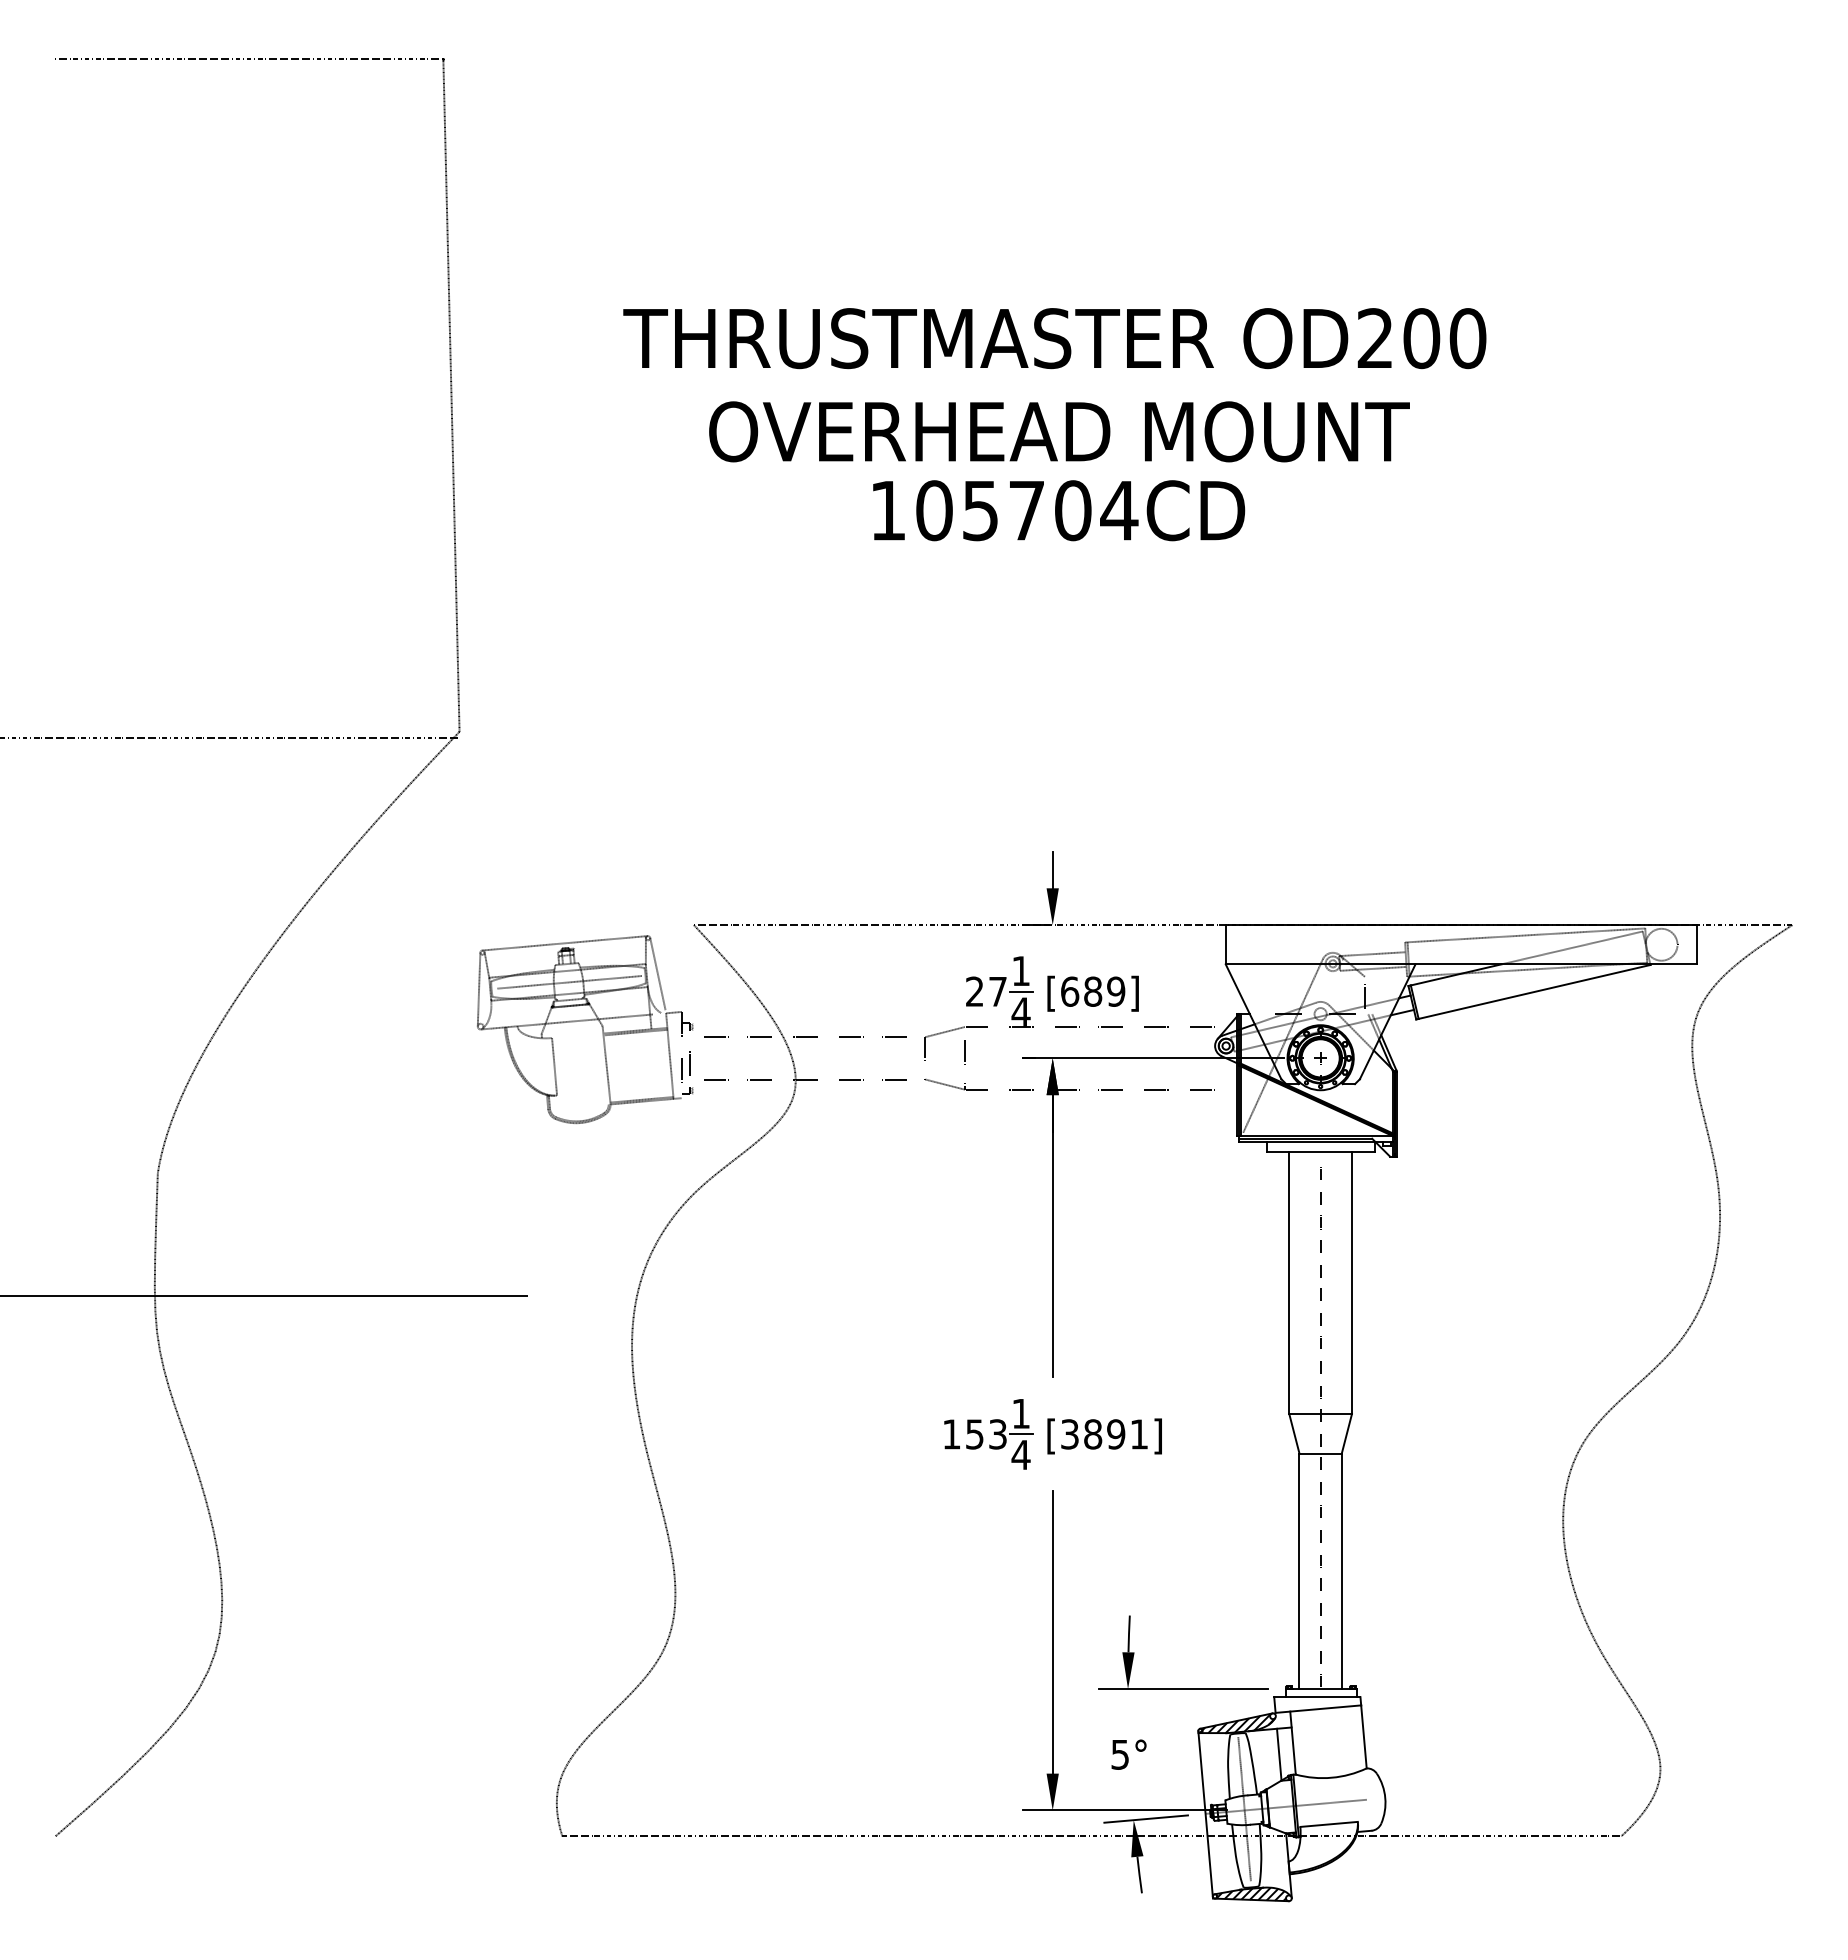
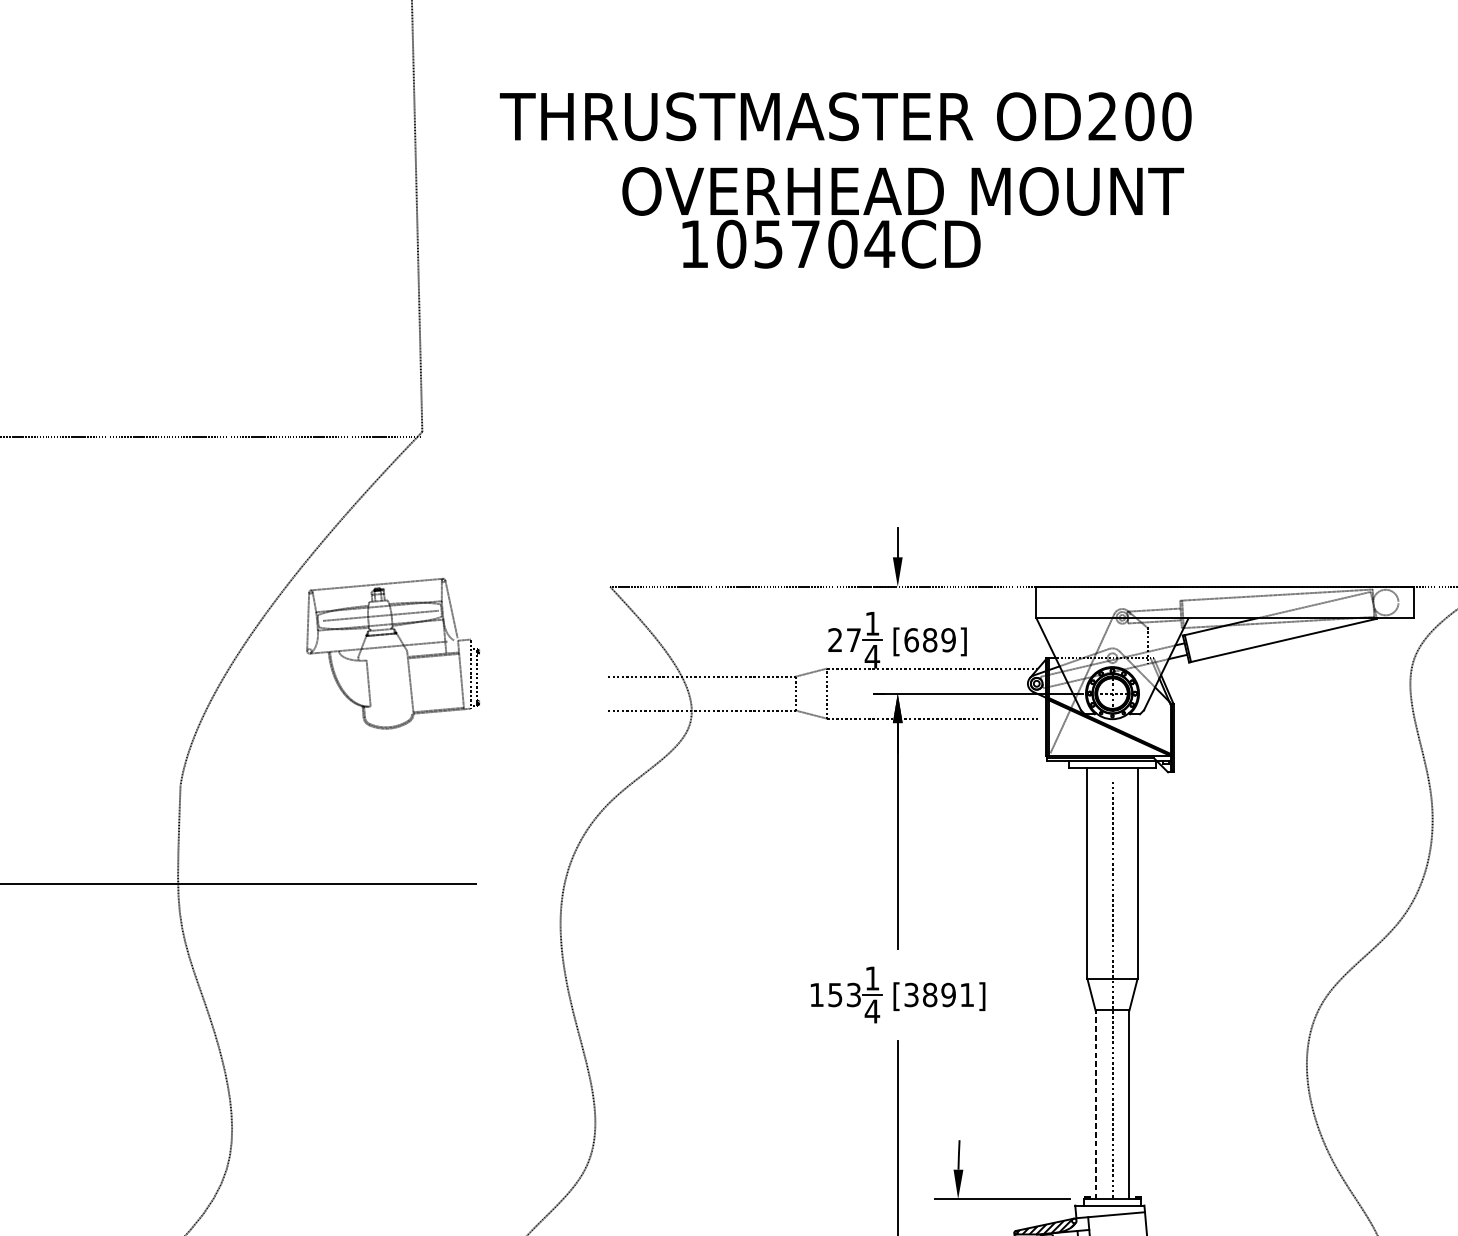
text: (1054, 338) -> (845, 116), moved
text: (1059, 510) -> (831, 244), moved
part: (585, 1029) -> (393, 653), moved
line: (1299, 1571) -> (1095, 1104), solid -> dashed

